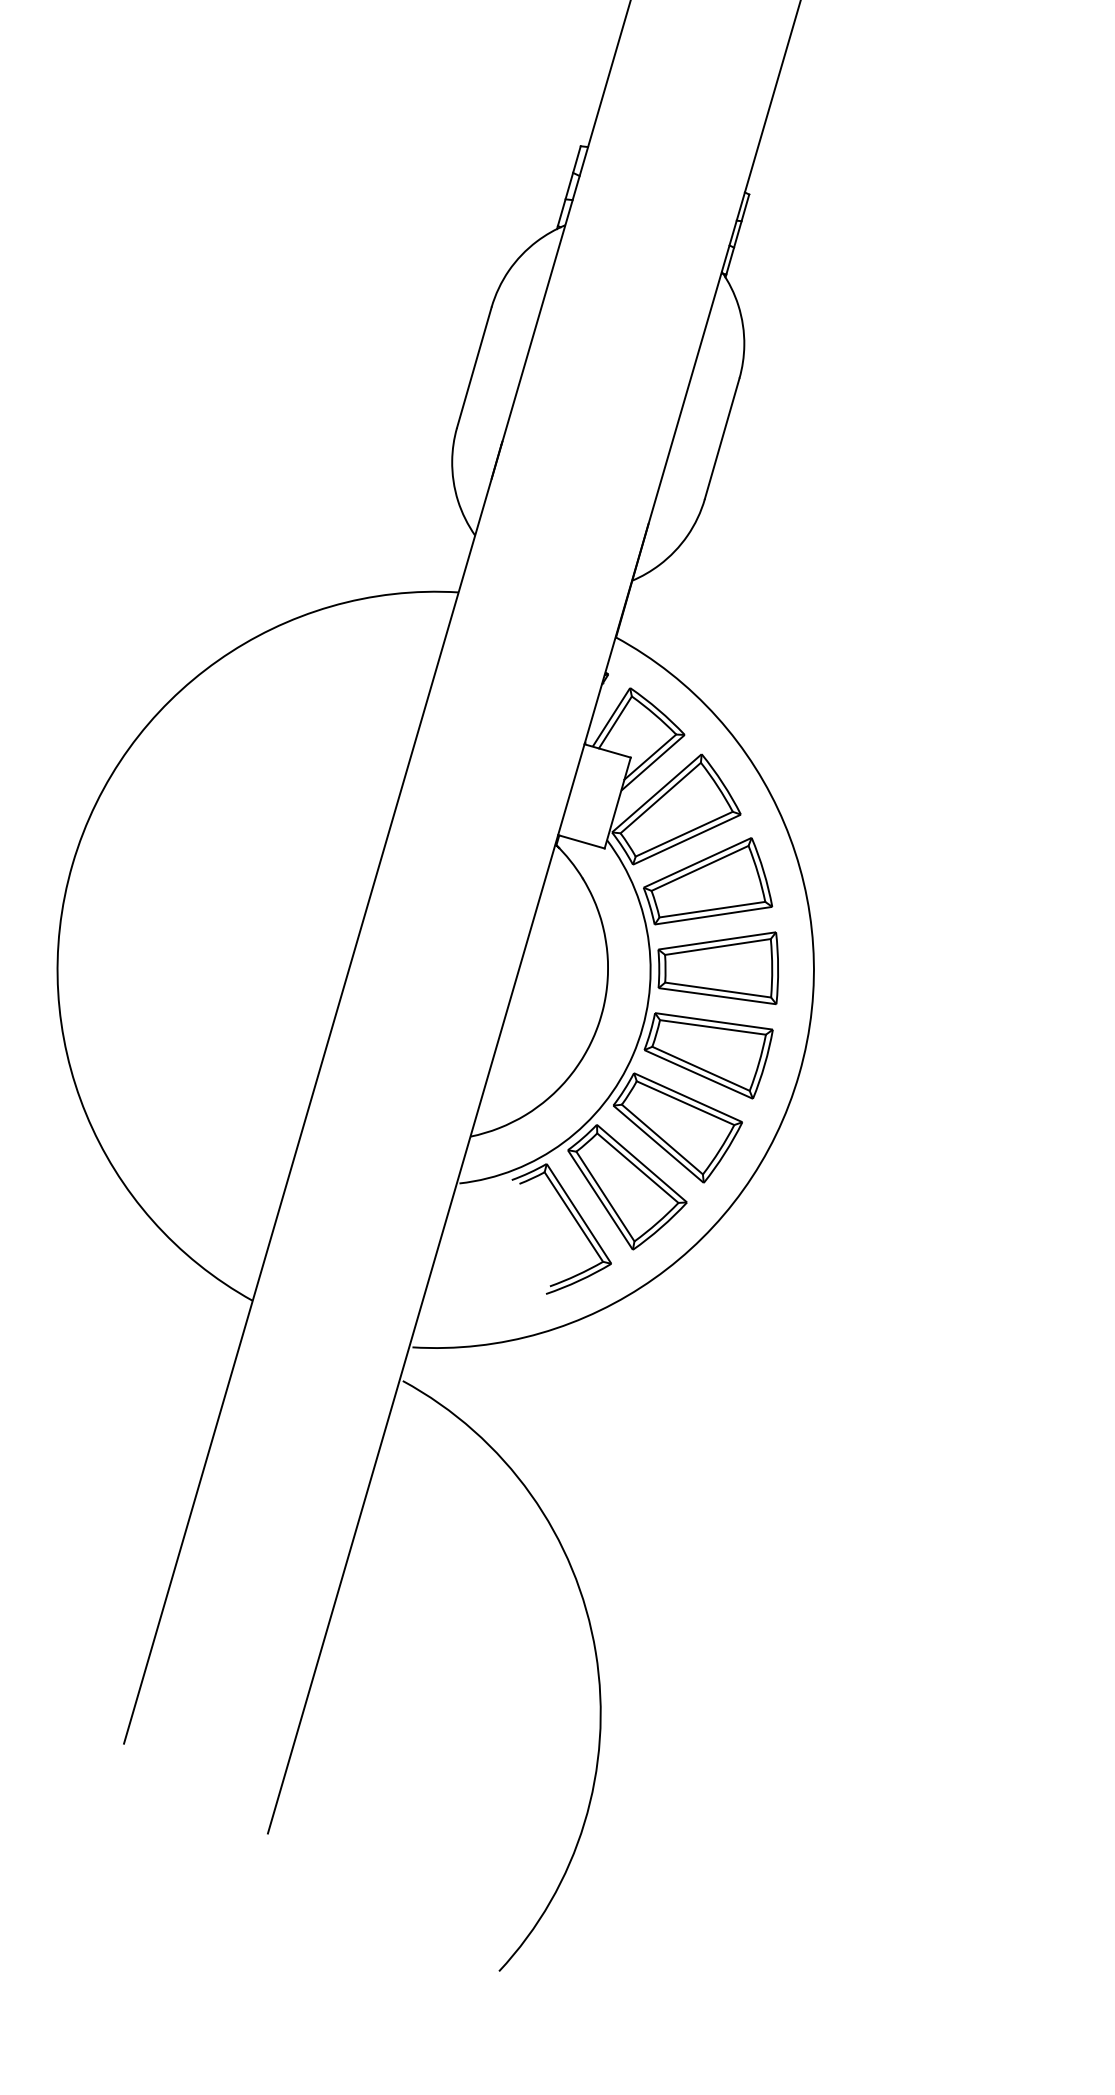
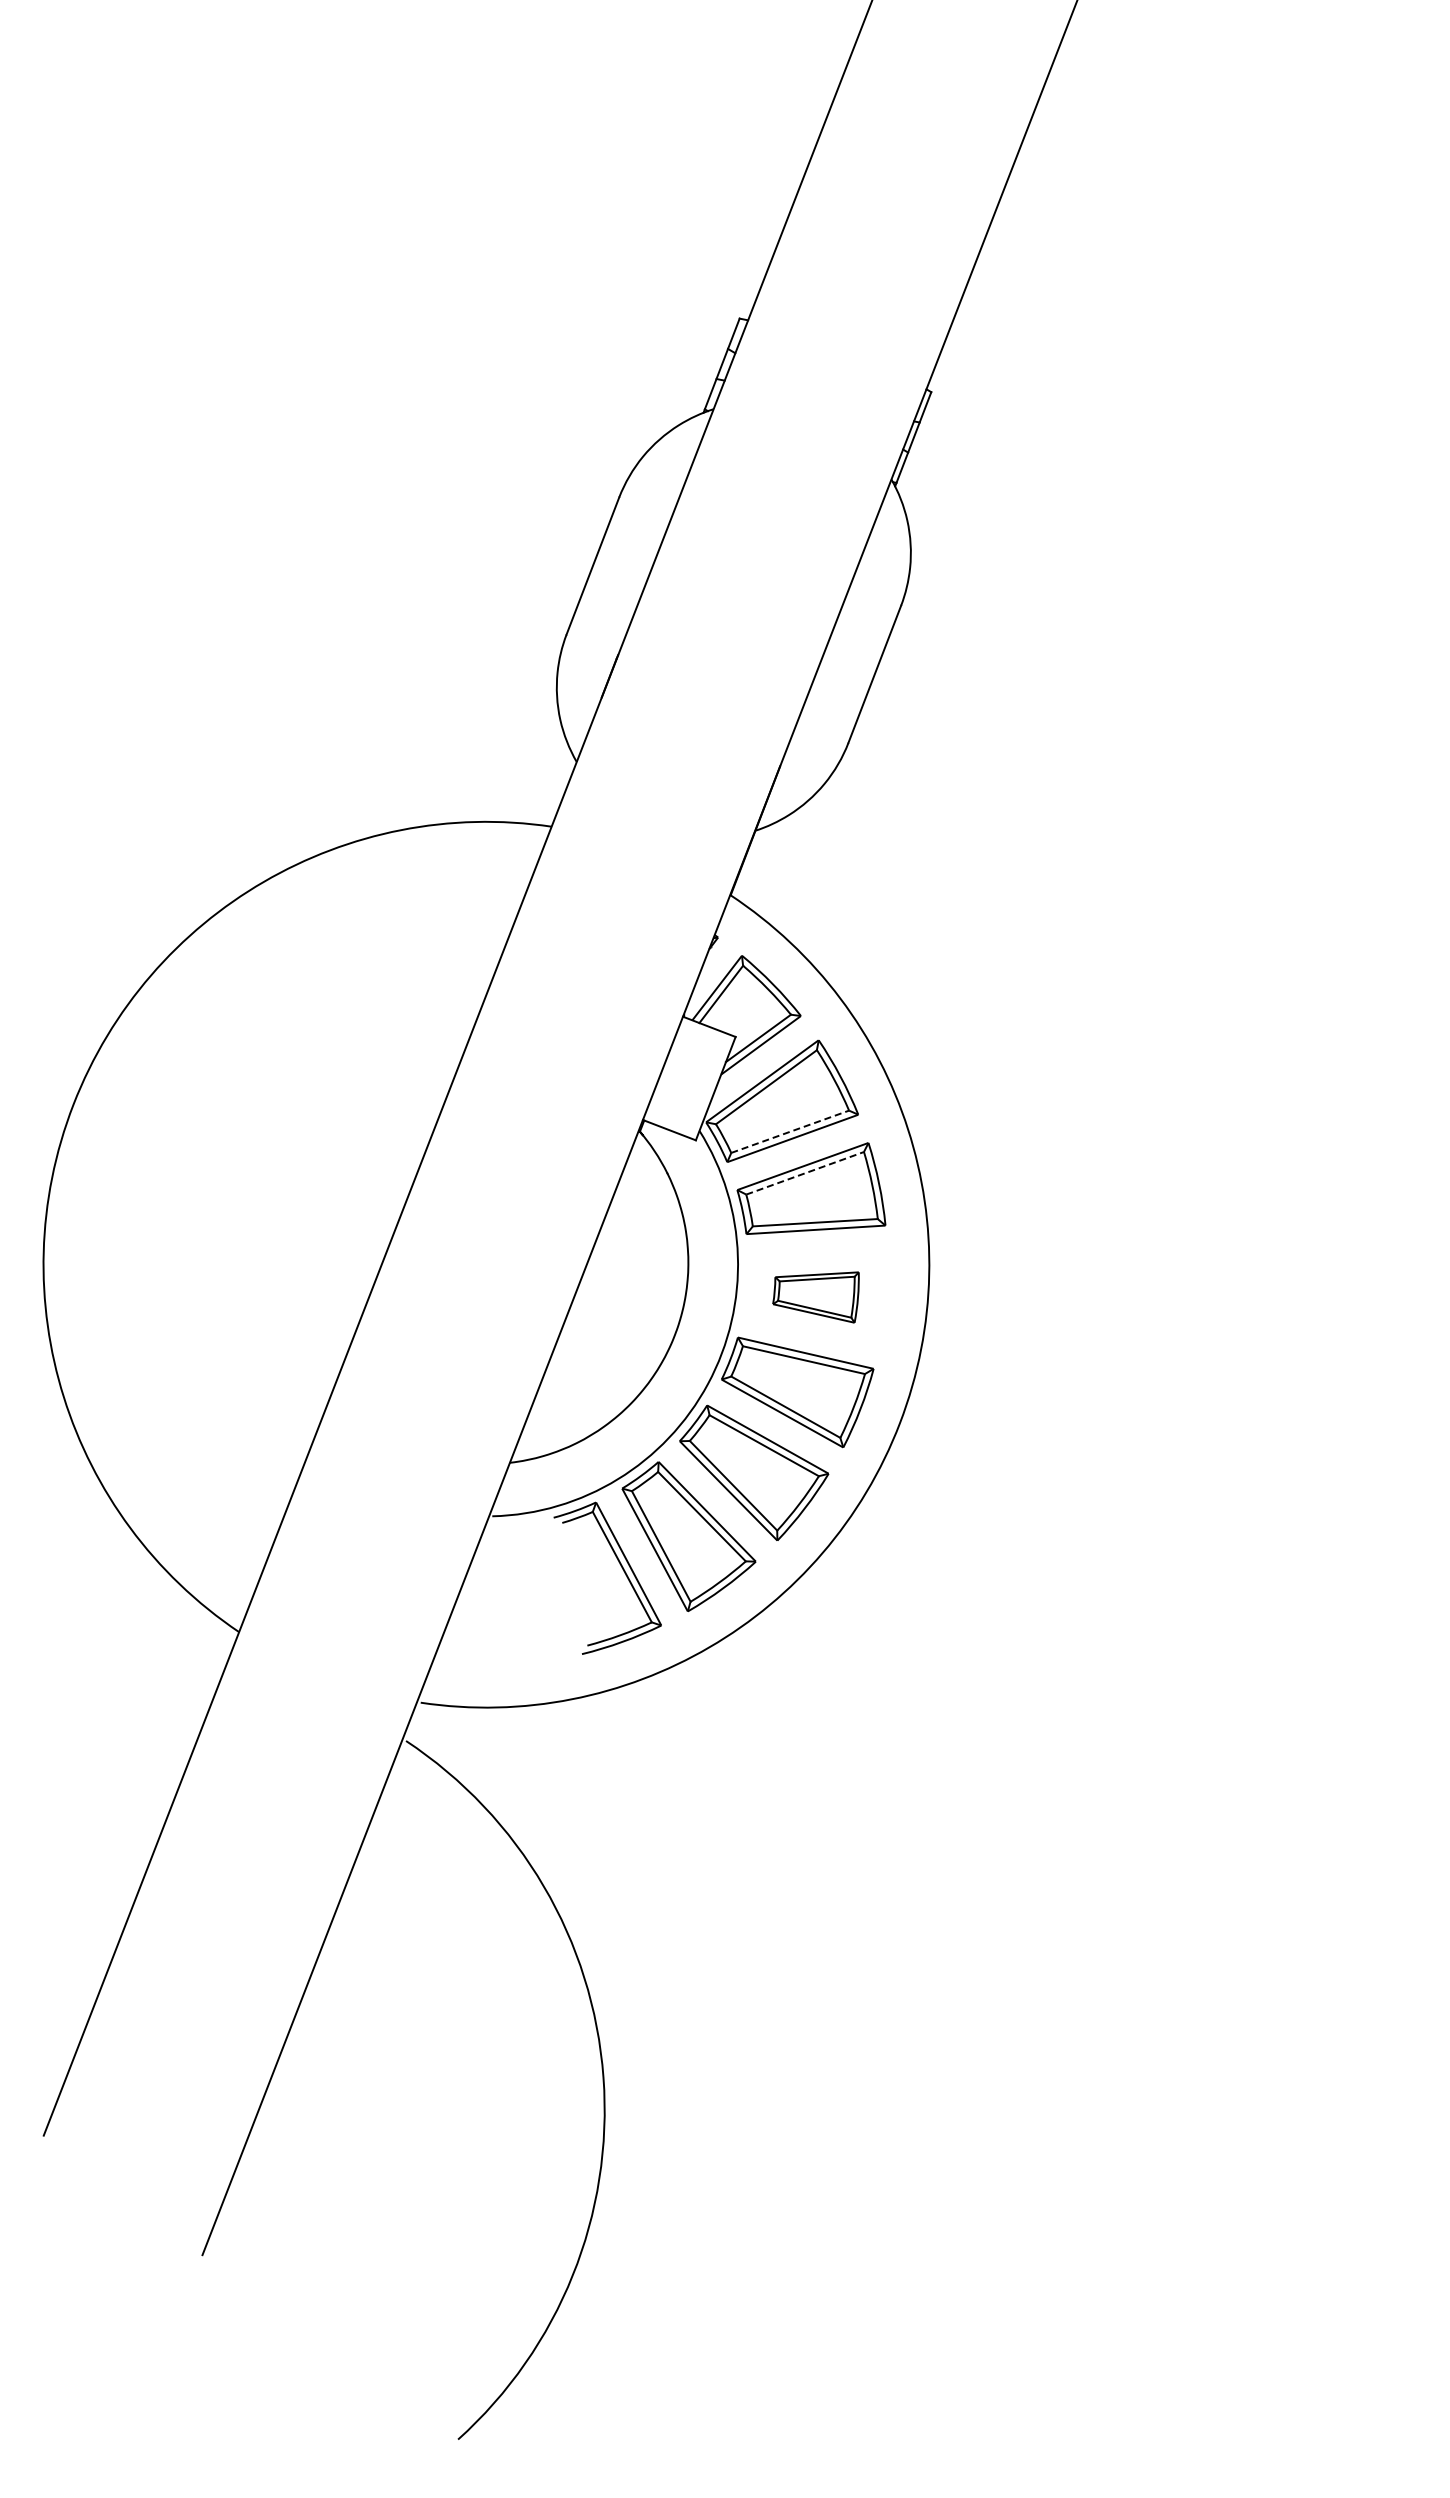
line: (684, 833) -> (790, 1131), solid -> dashed
line: (700, 868) -> (805, 1173), solid -> dashed
part: (718, 973) -> (815, 1297), size x0.6

